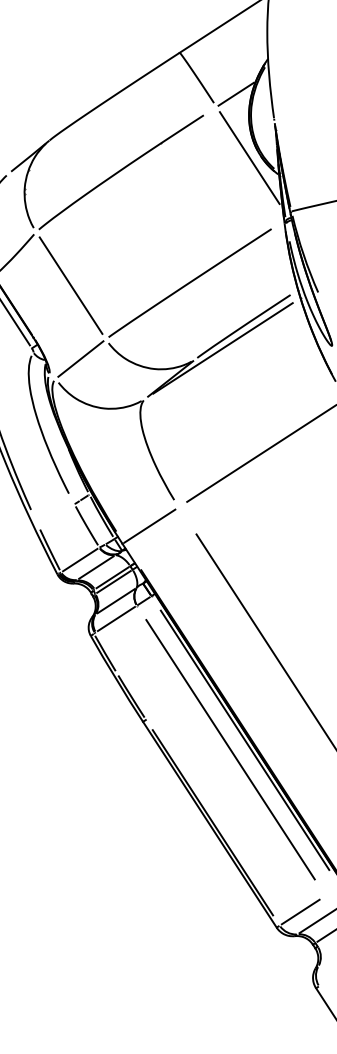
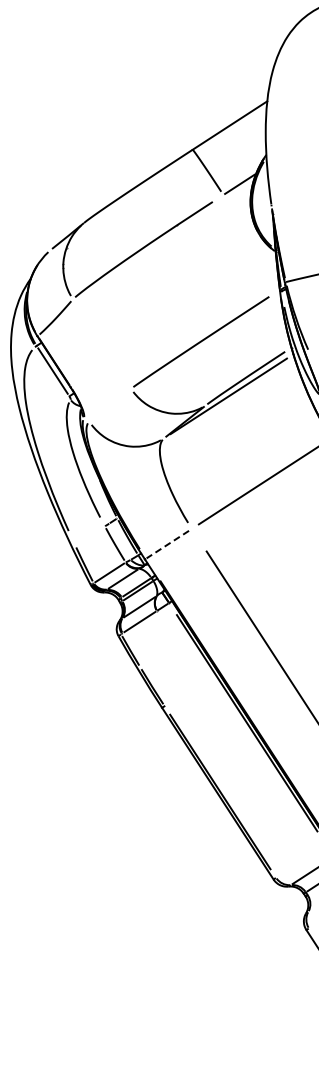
line: (249, 157) -> (250, 237), removed
line: (70, 285) -> (101, 343), removed
line: (81, 359) -> (110, 405), removed
line: (149, 526) -> (167, 544), solid -> dashed
line: (229, 750) -> (234, 731), removed
line: (300, 912) -> (293, 866), removed

